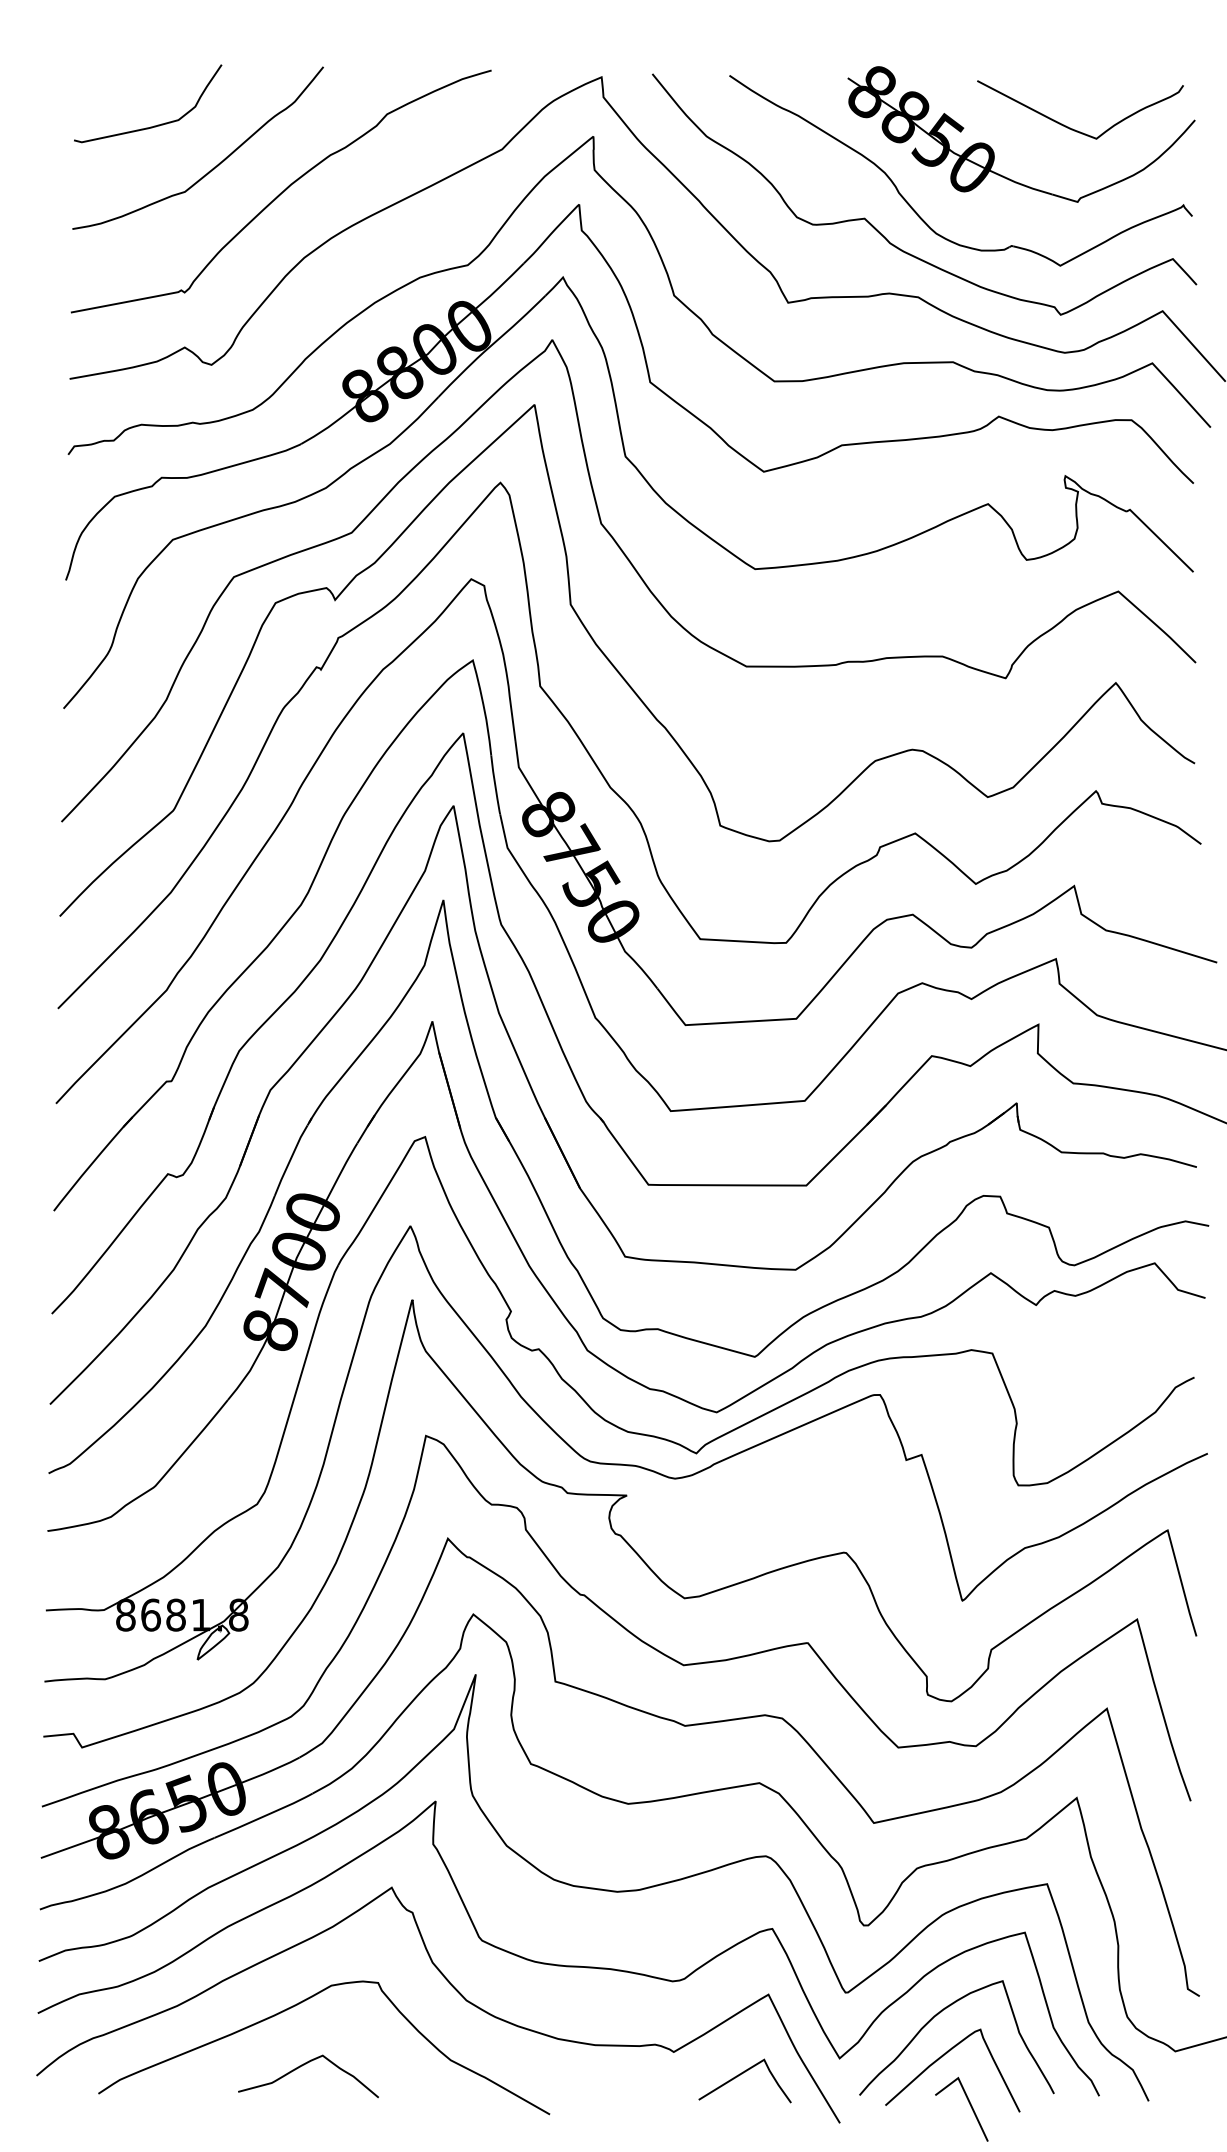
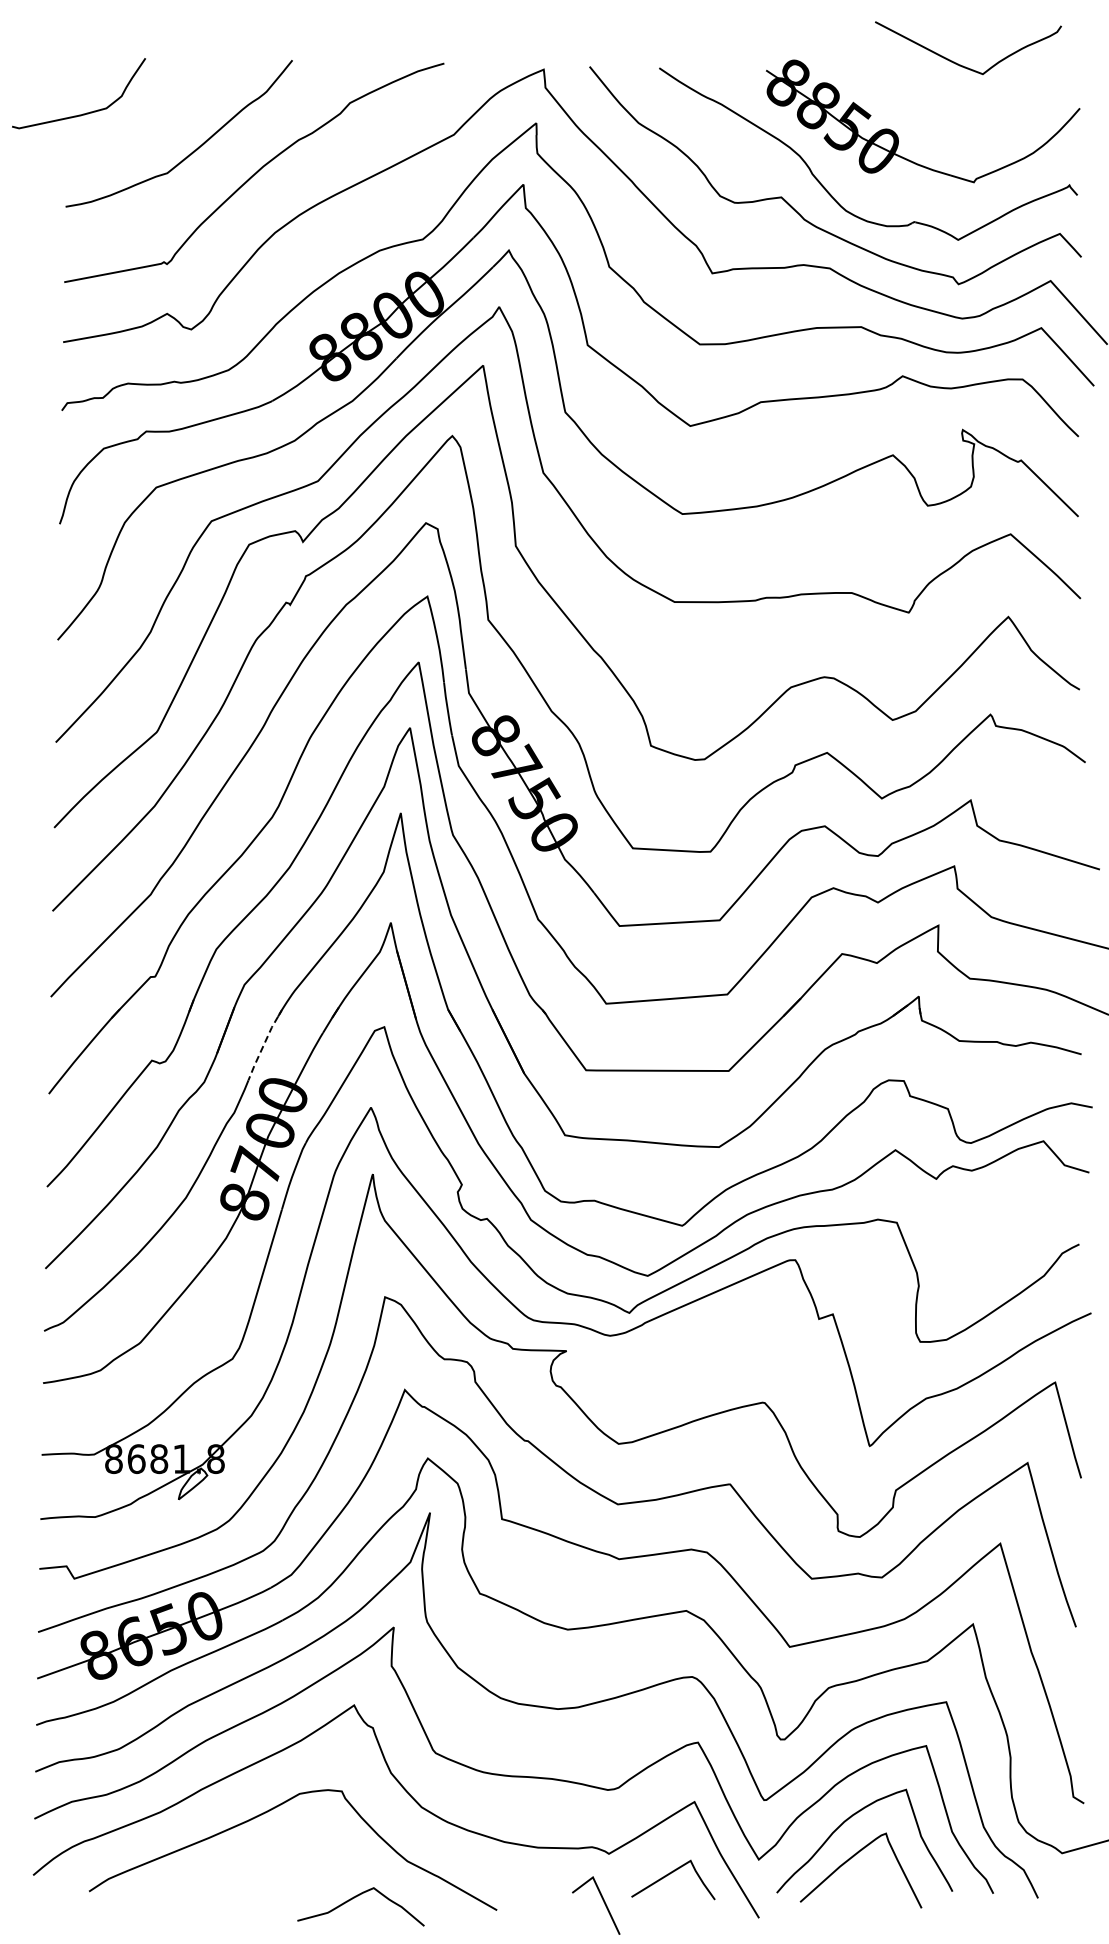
curve: (156, 124) -> (86, 112), moved
curve: (1075, 129) -> (963, 65), moved
line: (290, 1159) -> (262, 1047), solid -> dashed
curve: (303, 2066) -> (356, 1897), moved
line: (969, 2105) -> (603, 1902), moved

